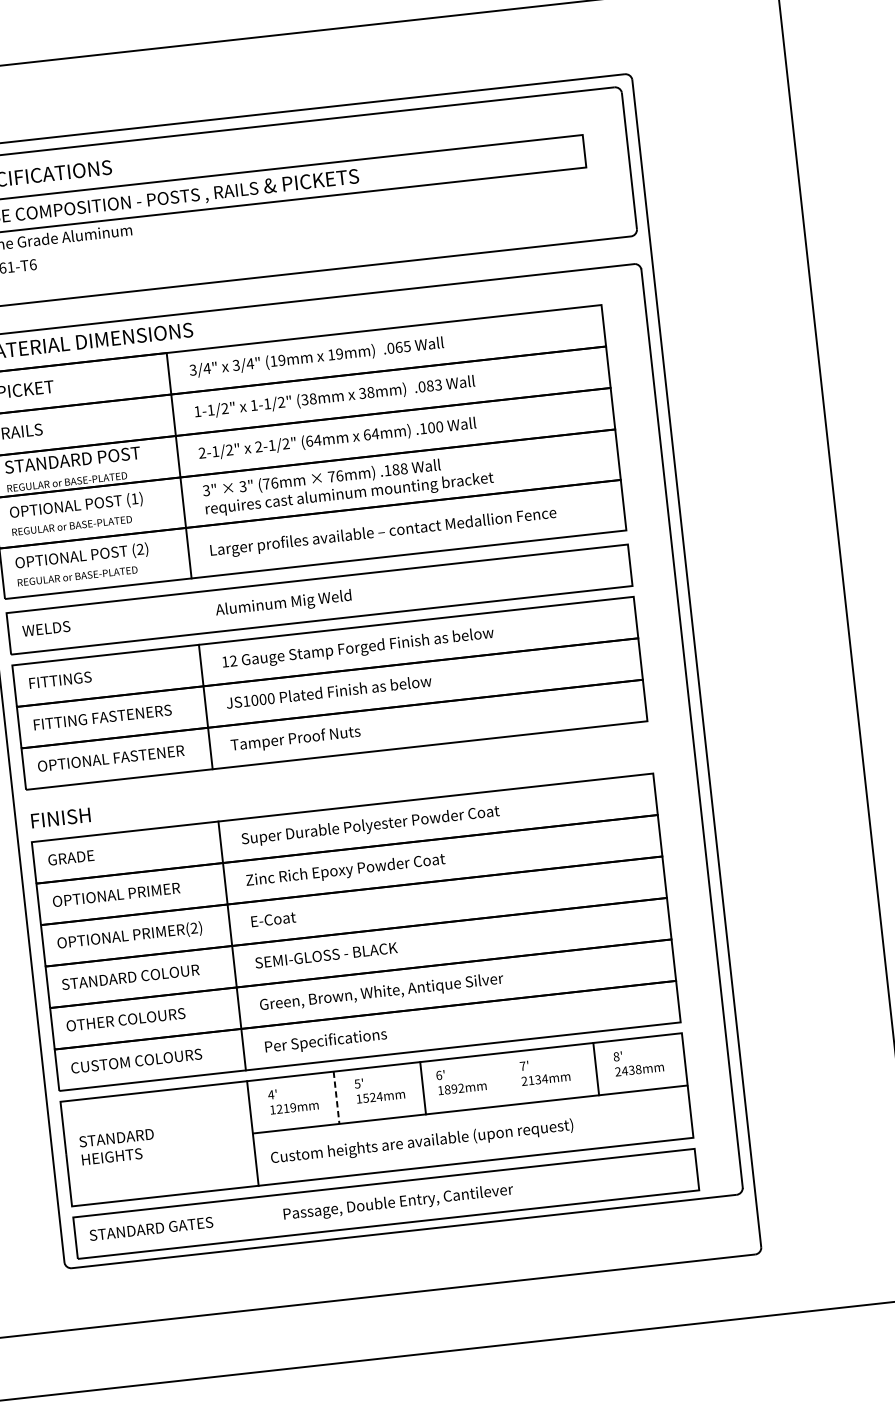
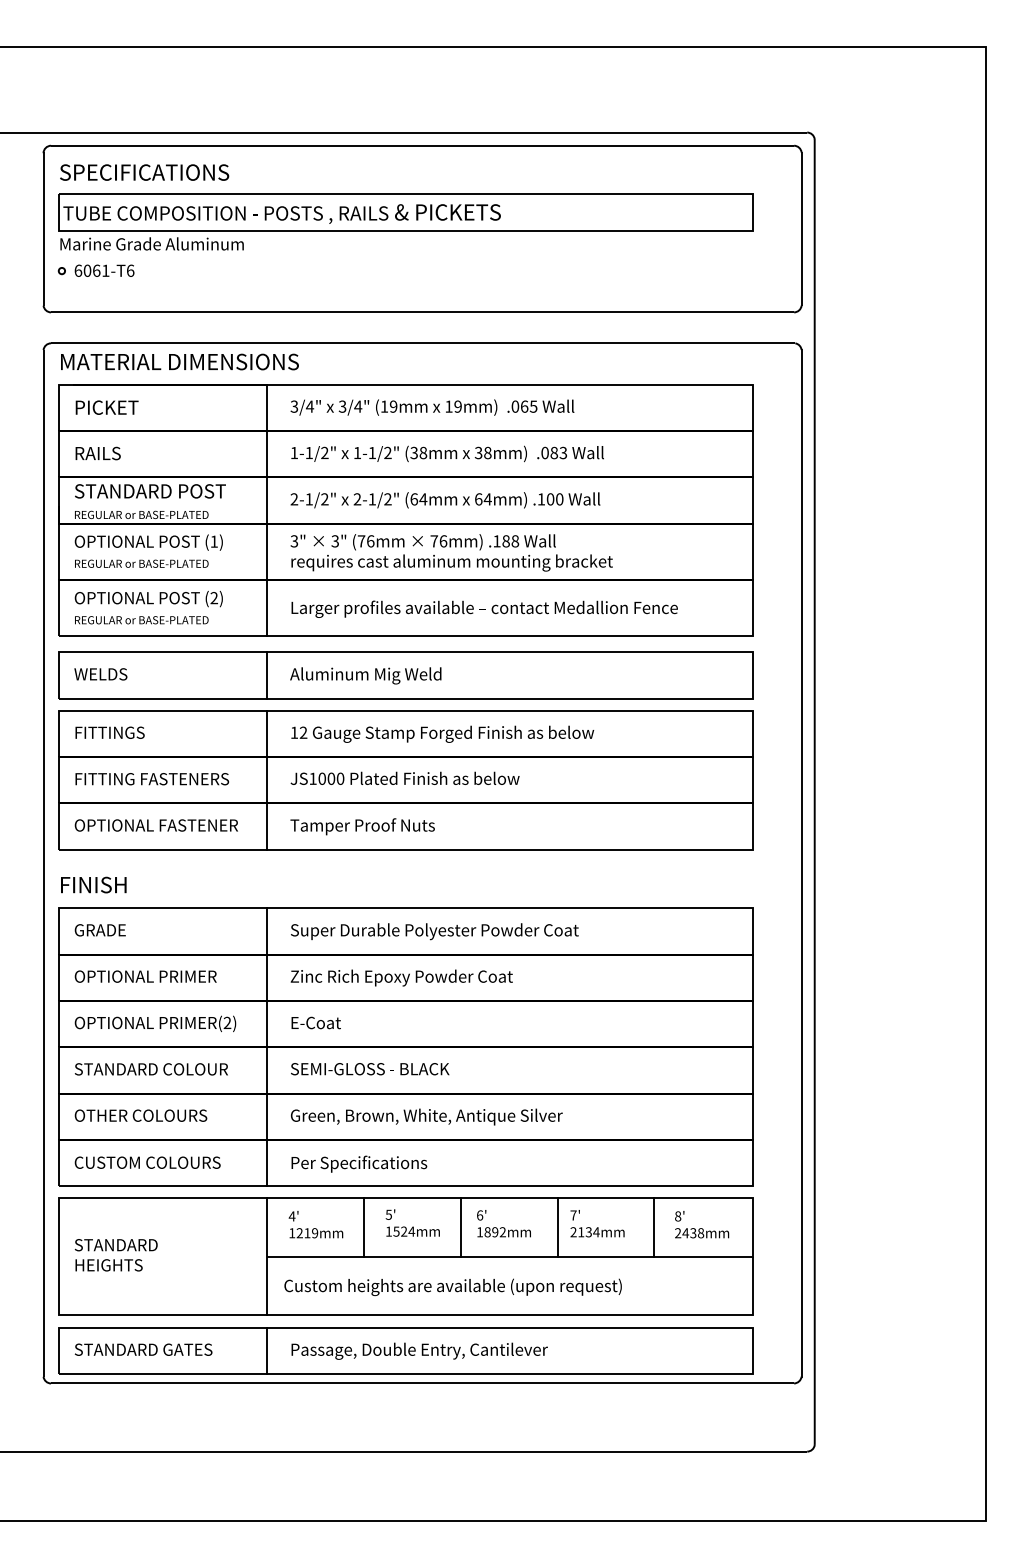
line: (195, 613) -> (267, 675), added
line: (509, 1078) -> (557, 1227), added
line: (337, 1098) -> (364, 1228), dashed -> solid
line: (262, 1217) -> (267, 1350), added

